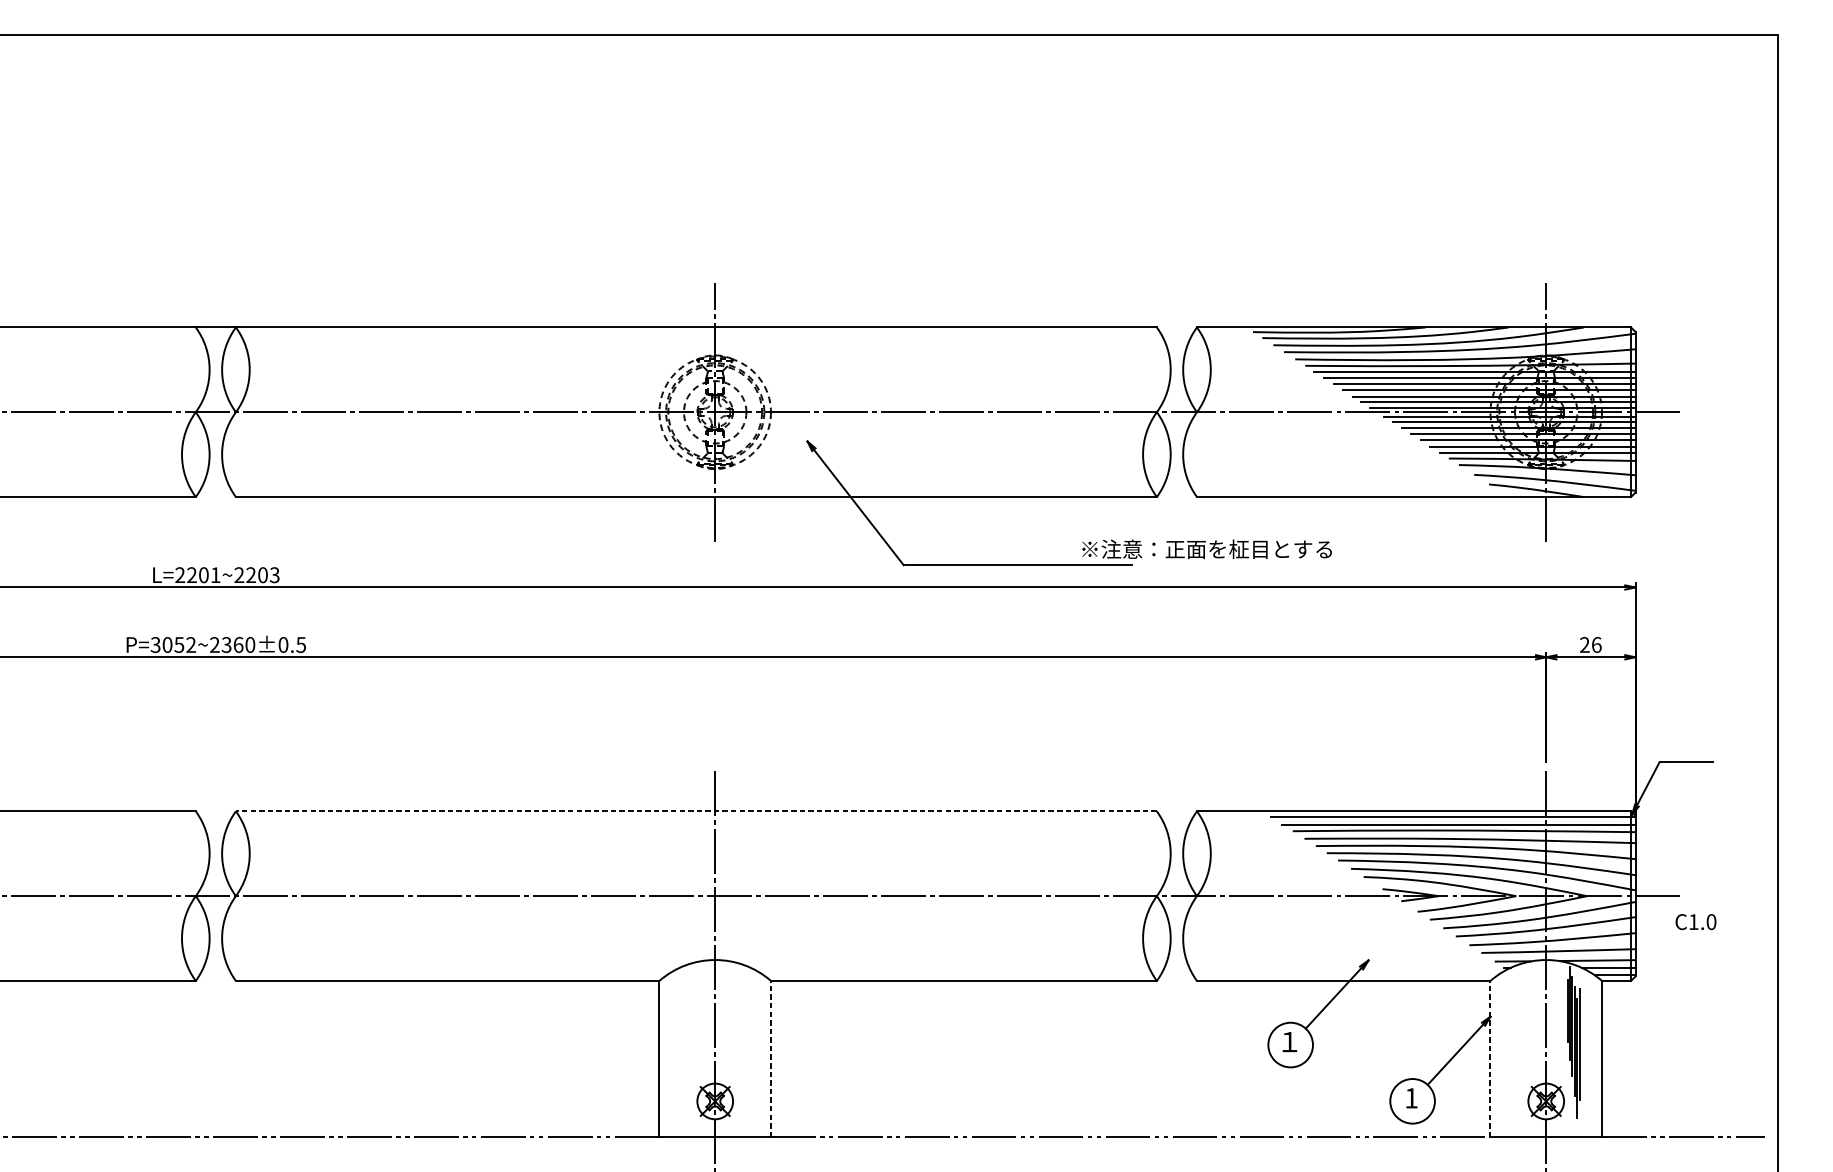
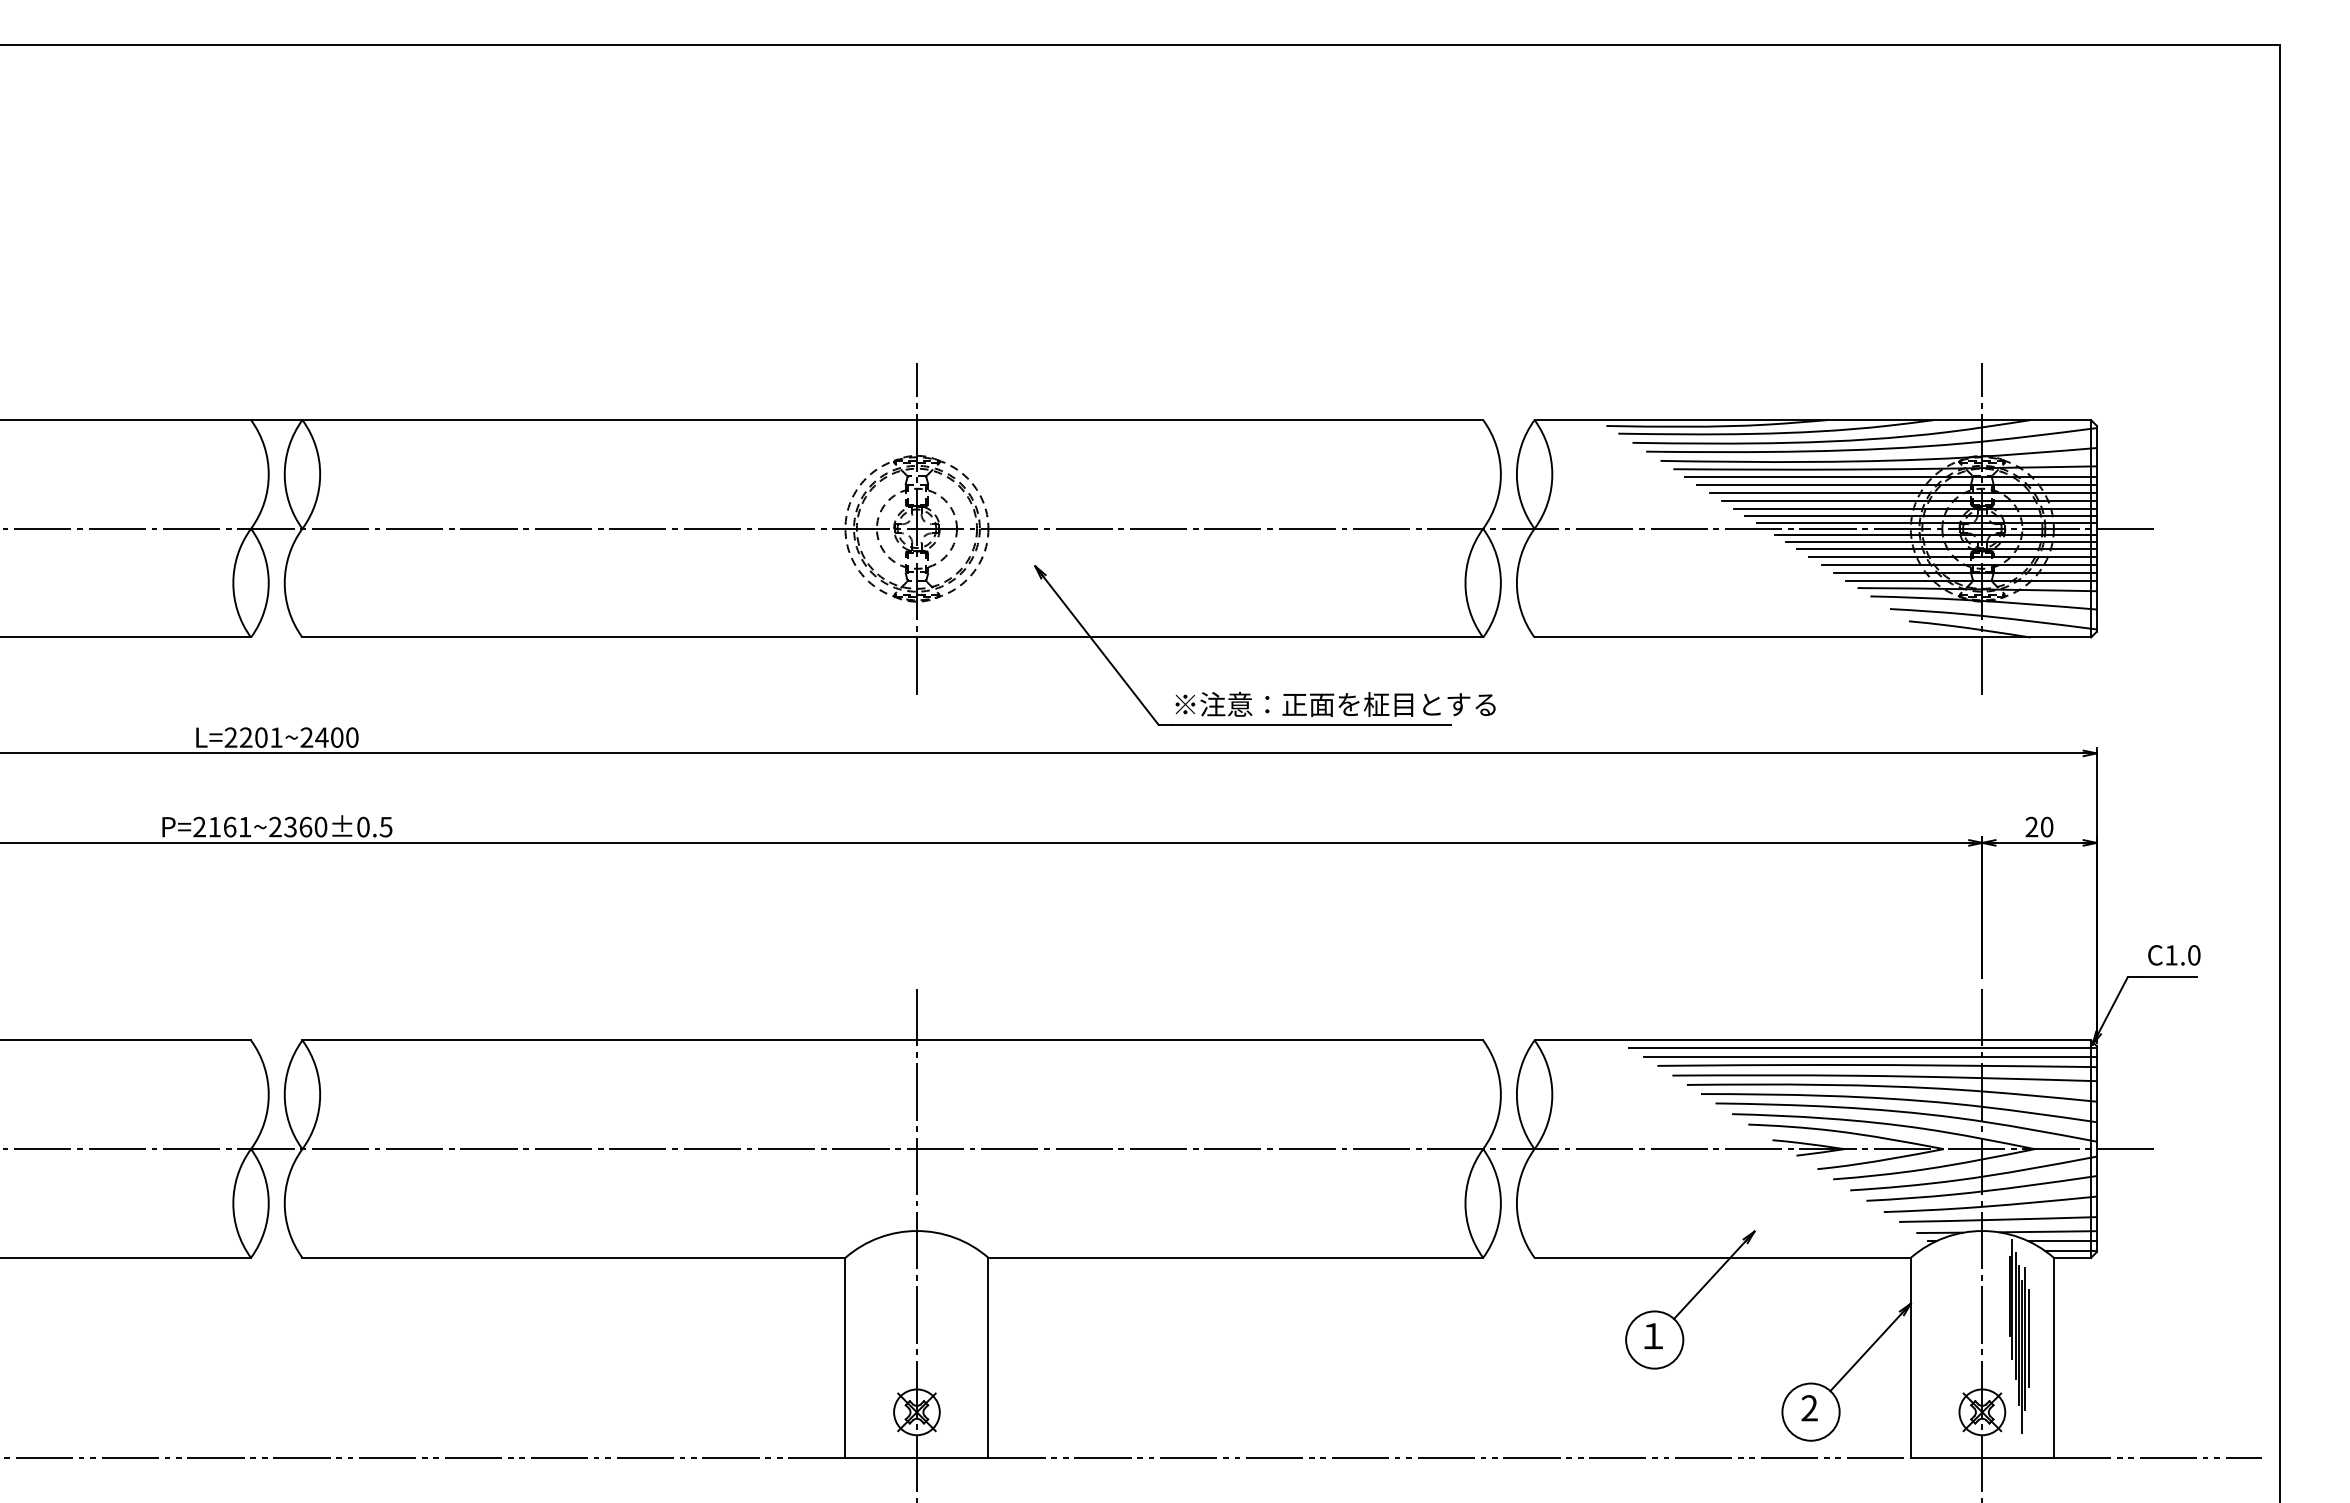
text: (1207, 549) -> (1335, 704), moved
text: (262, 575) -> (336, 737), L=2201~2203 -> L=2201~2400
text: (173, 644) -> (222, 826), P=3052~2360±0.5 -> P=2161~2360±0.5
text: (1597, 644) -> (2047, 826), 26 -> 20
line: (696, 811) -> (892, 1040), dashed -> solid
text: (1696, 922) -> (2174, 955), moved
line: (1583, 1043) -> (2029, 1338), added
line: (771, 1058) -> (988, 1357), dashed -> solid
line: (1490, 1058) -> (1910, 1357), dashed -> solid
text: (1411, 1098) -> (1809, 1408), 1 -> 2

